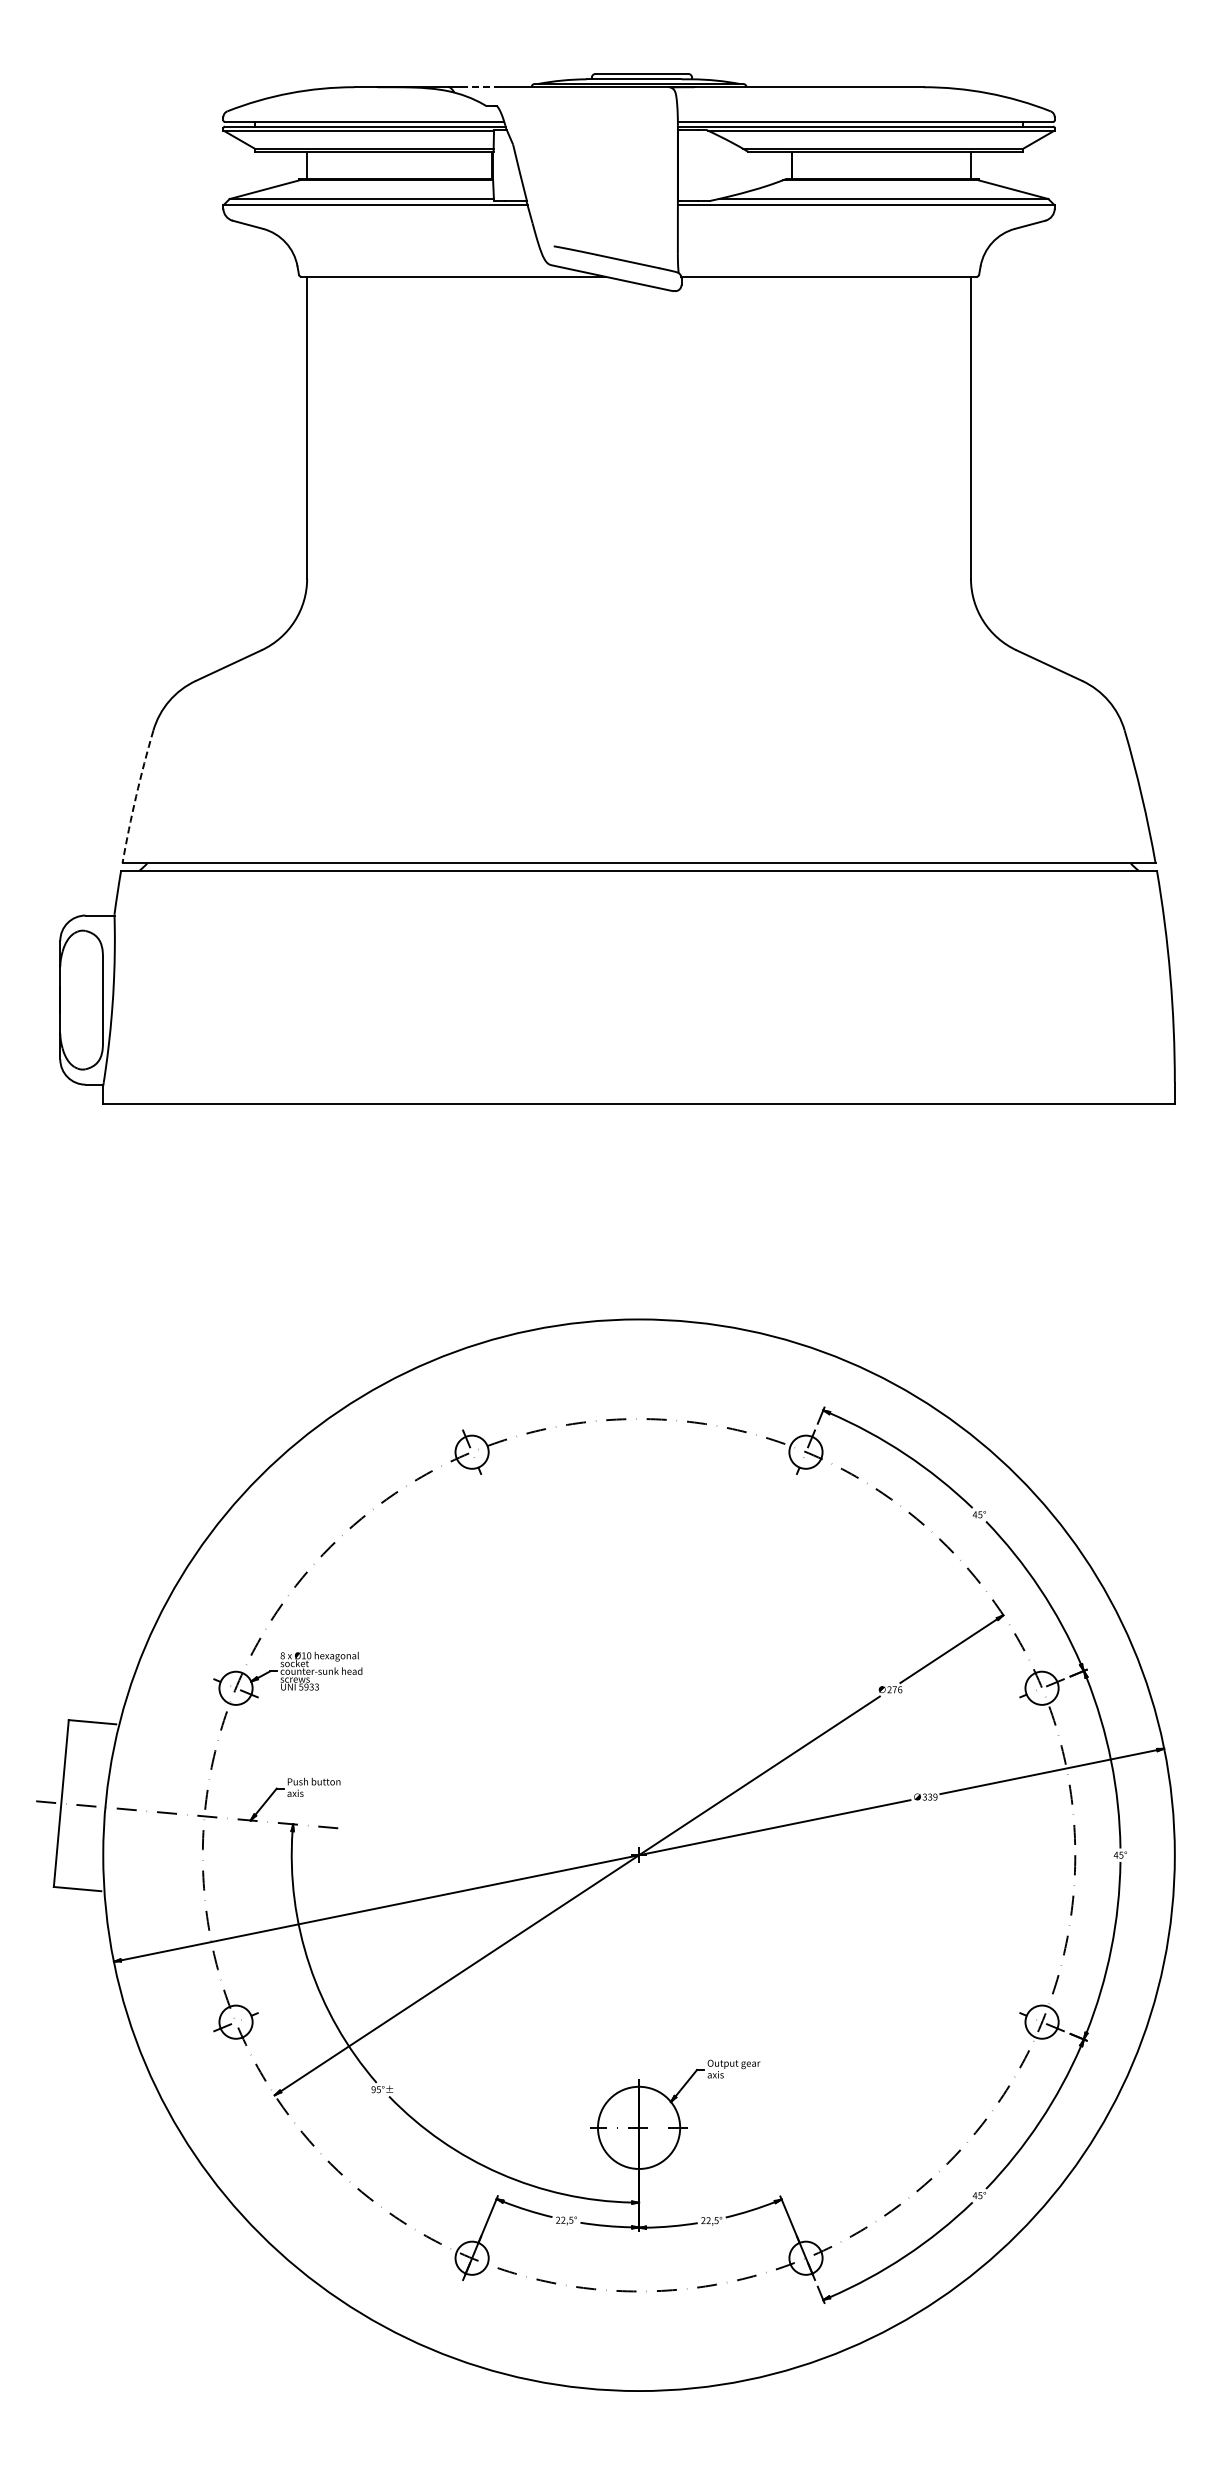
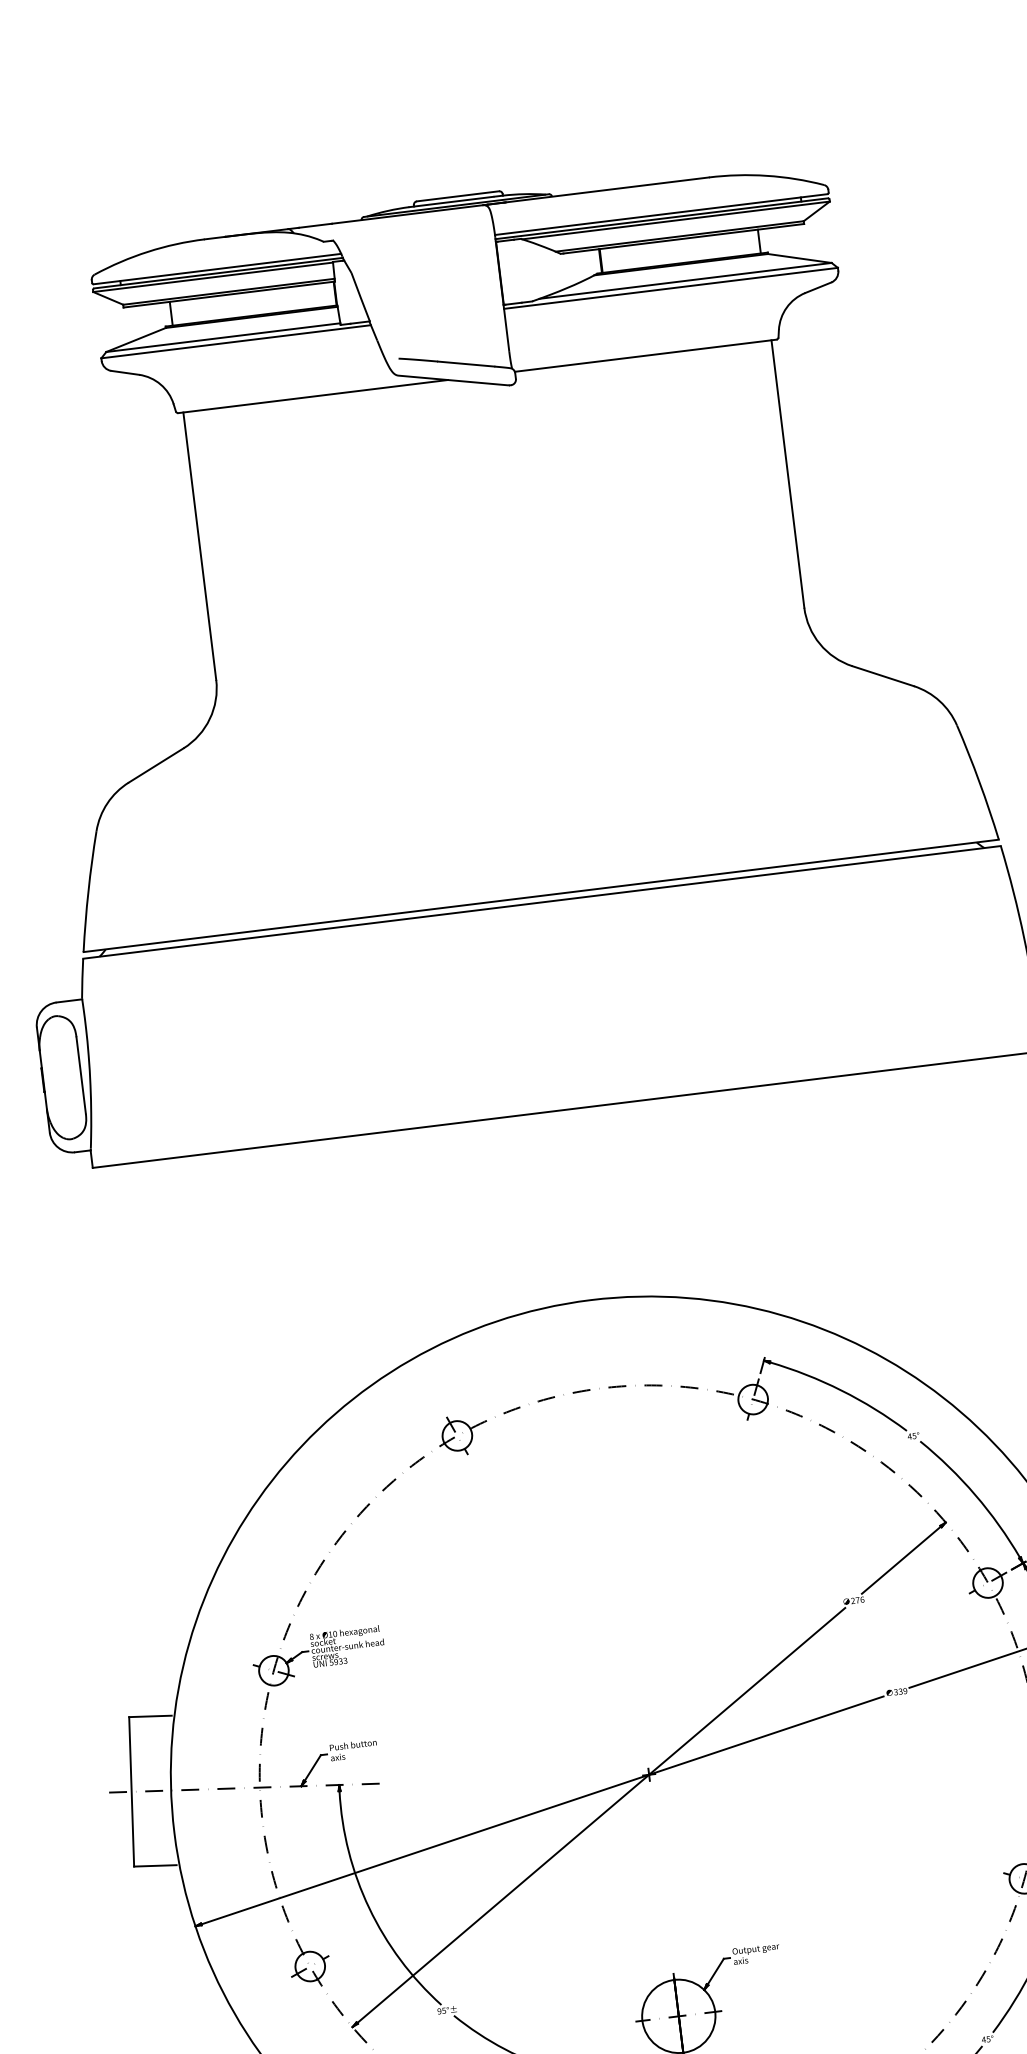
line: (479, 87) -> (315, 226), dashed -> solid
arc: (136, 796) -> (88, 891), dashed -> solid

